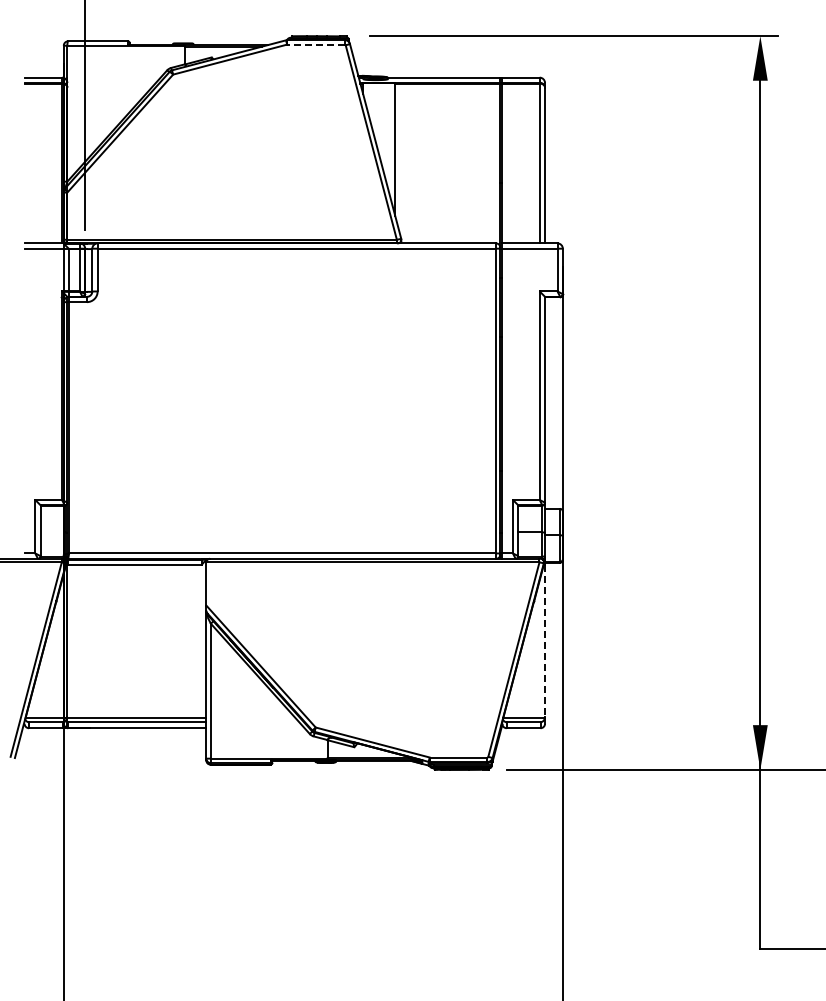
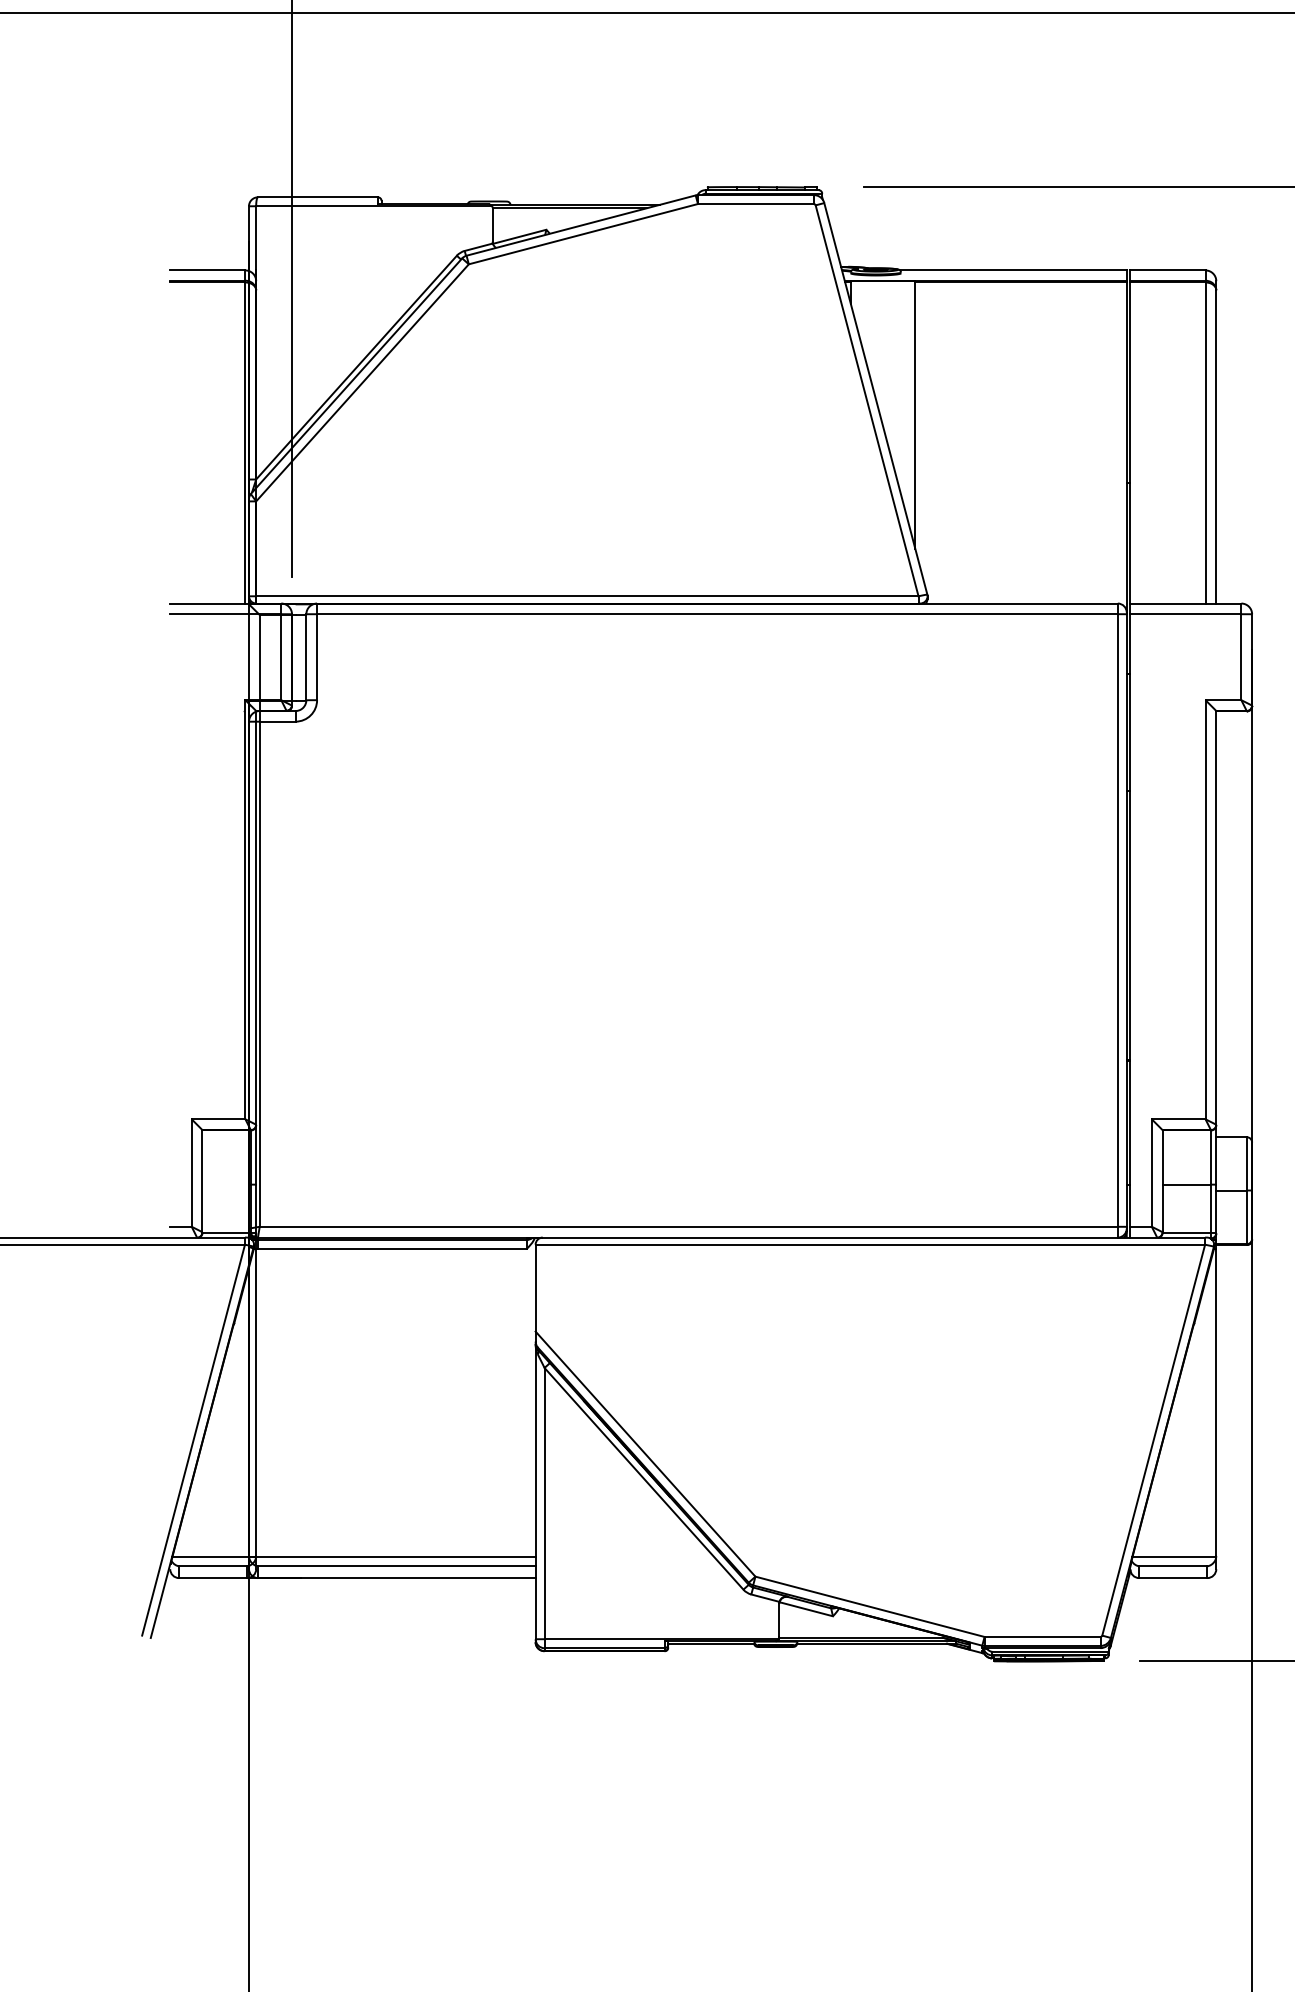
line: (316, 44) -> (756, 203), dashed -> solid
line: (545, 641) -> (1217, 1403), dashed -> solid

